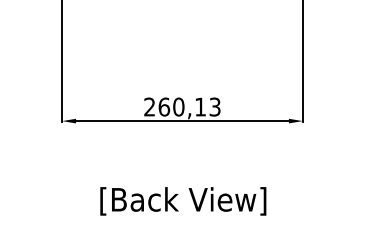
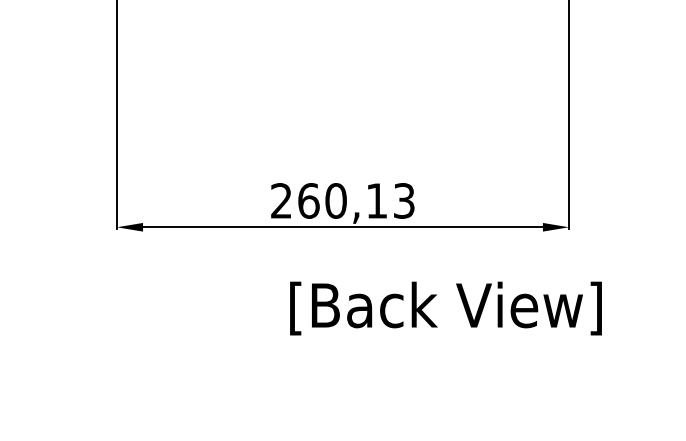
text: (183, 201) -> (446, 308), moved

